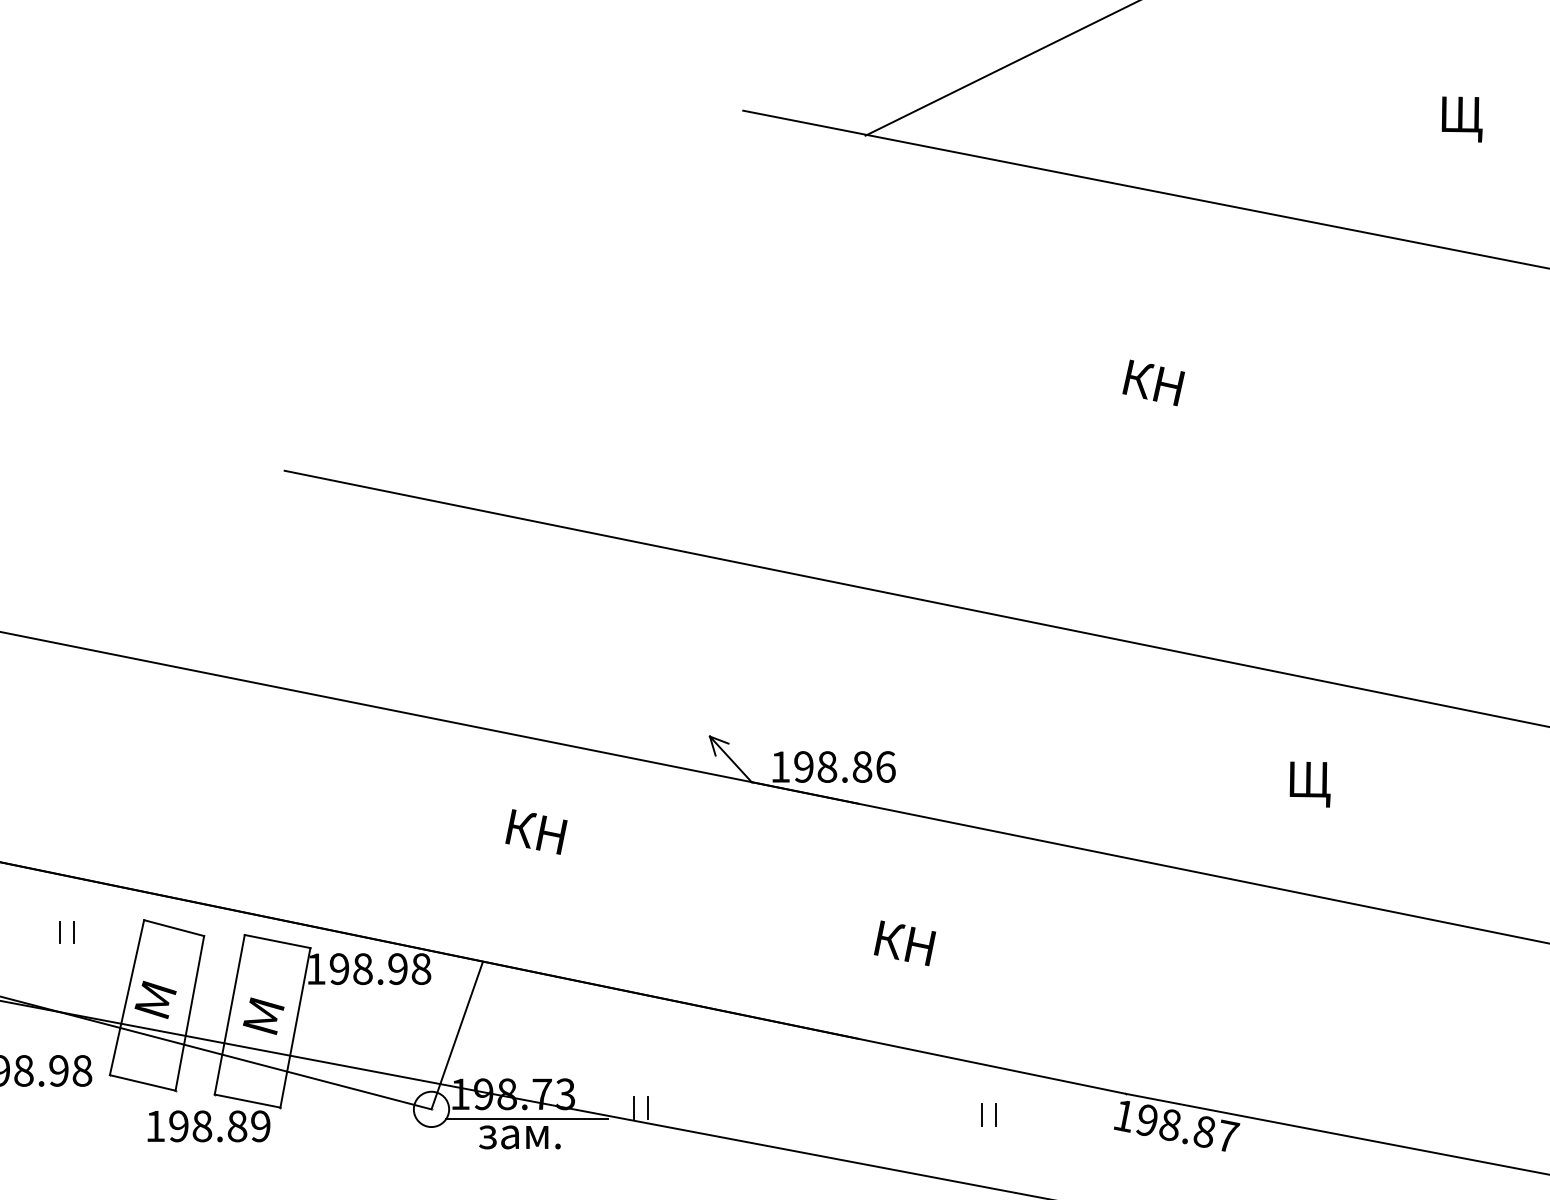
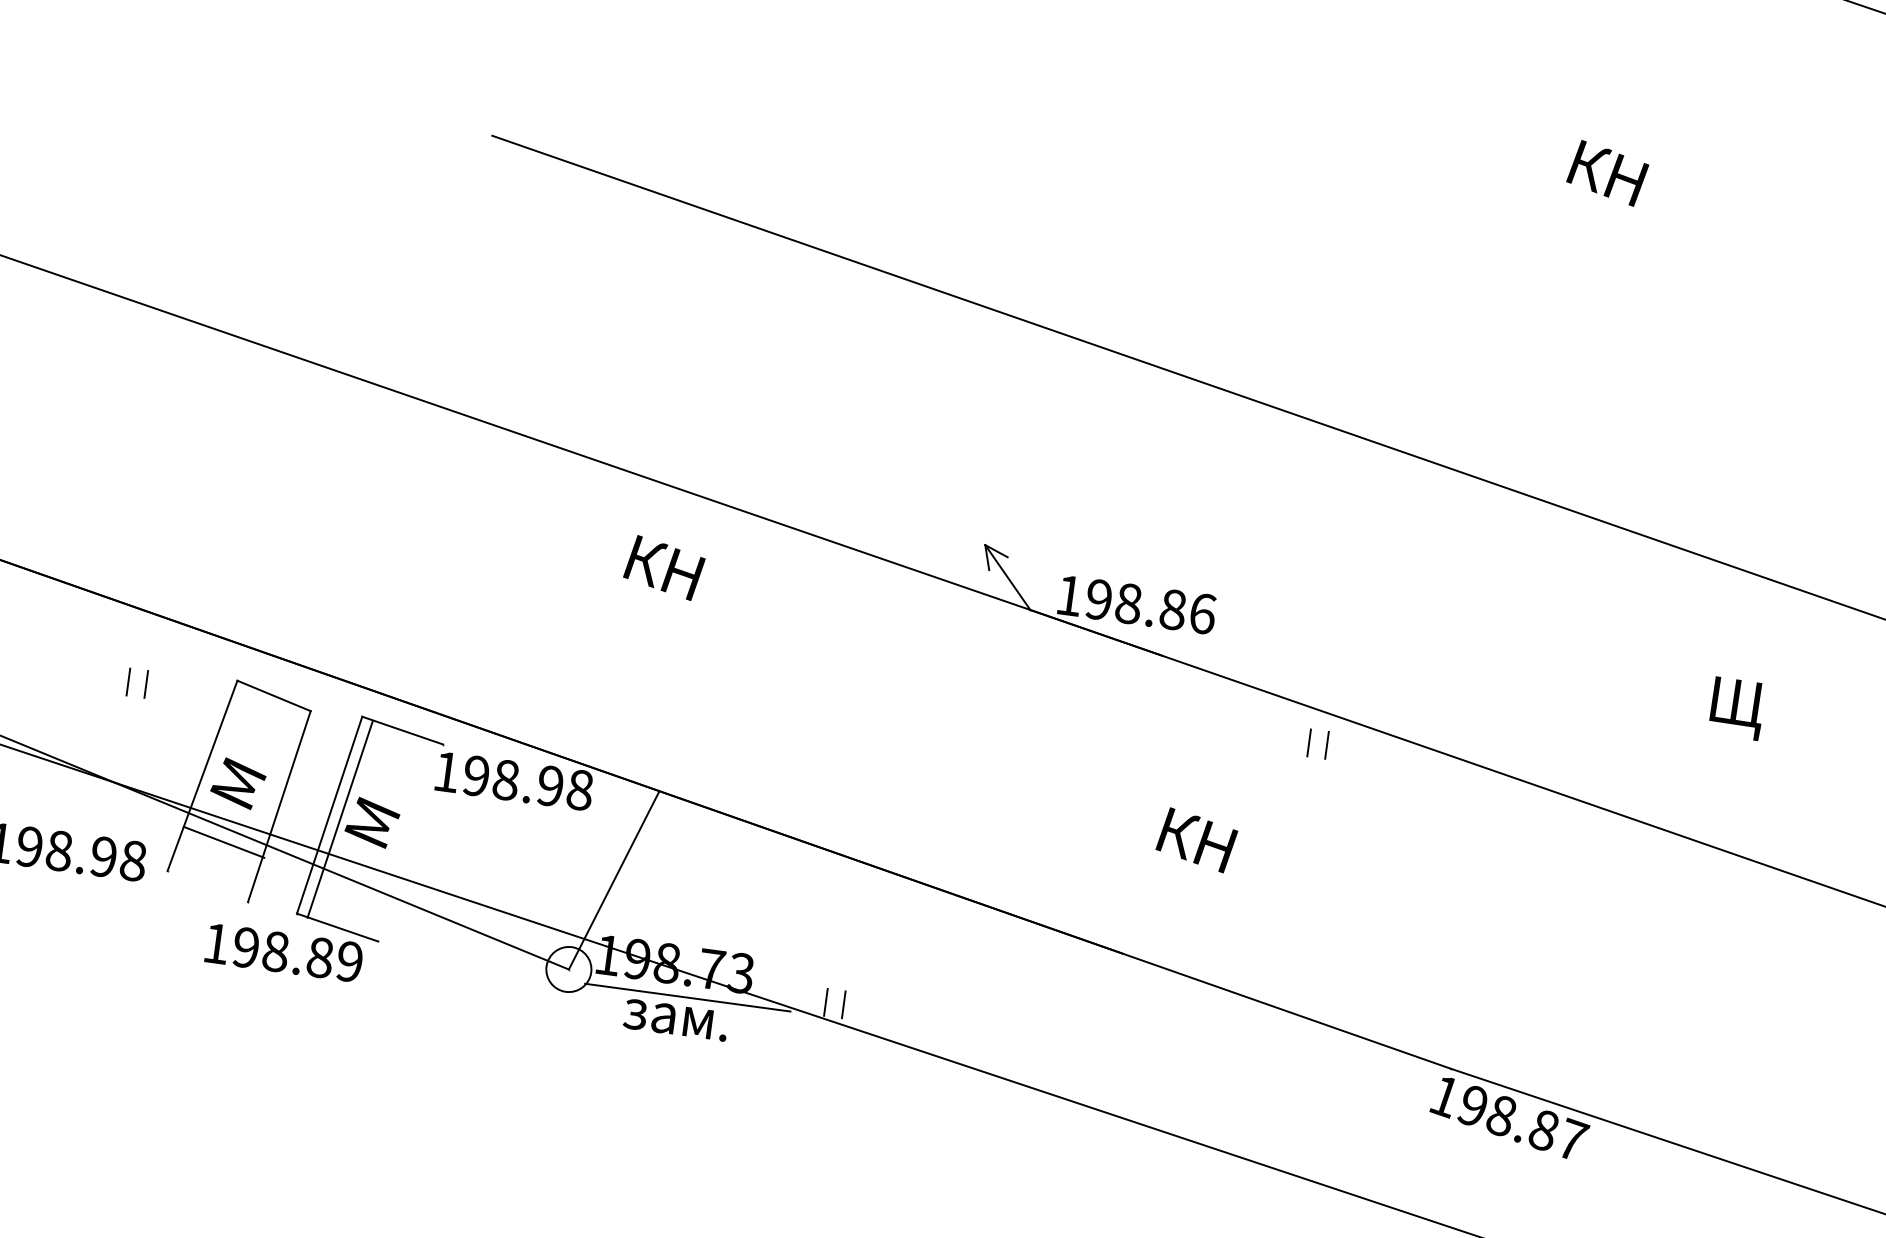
text: (536, 831) -> (664, 567), moved
line: (295, 1027) -> (340, 818), moved
line: (142, 1082) -> (223, 841), moved
part: (988, 1114) -> (1317, 743), moved

